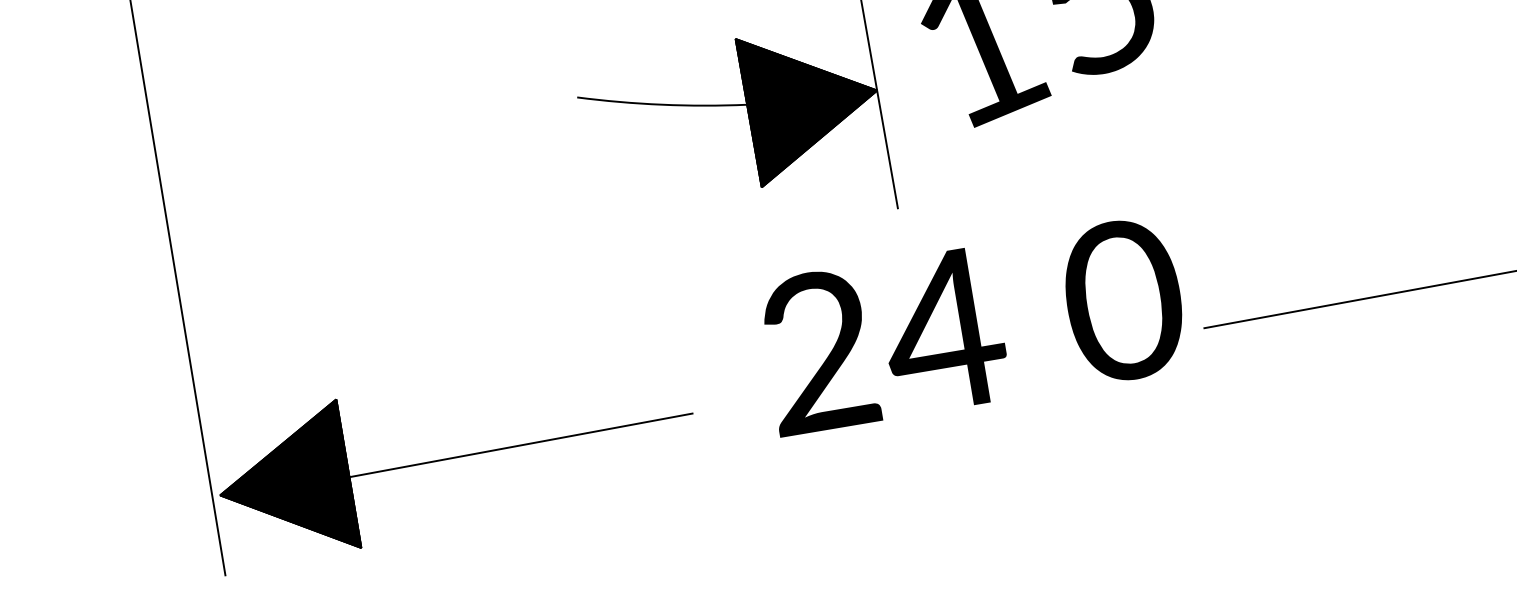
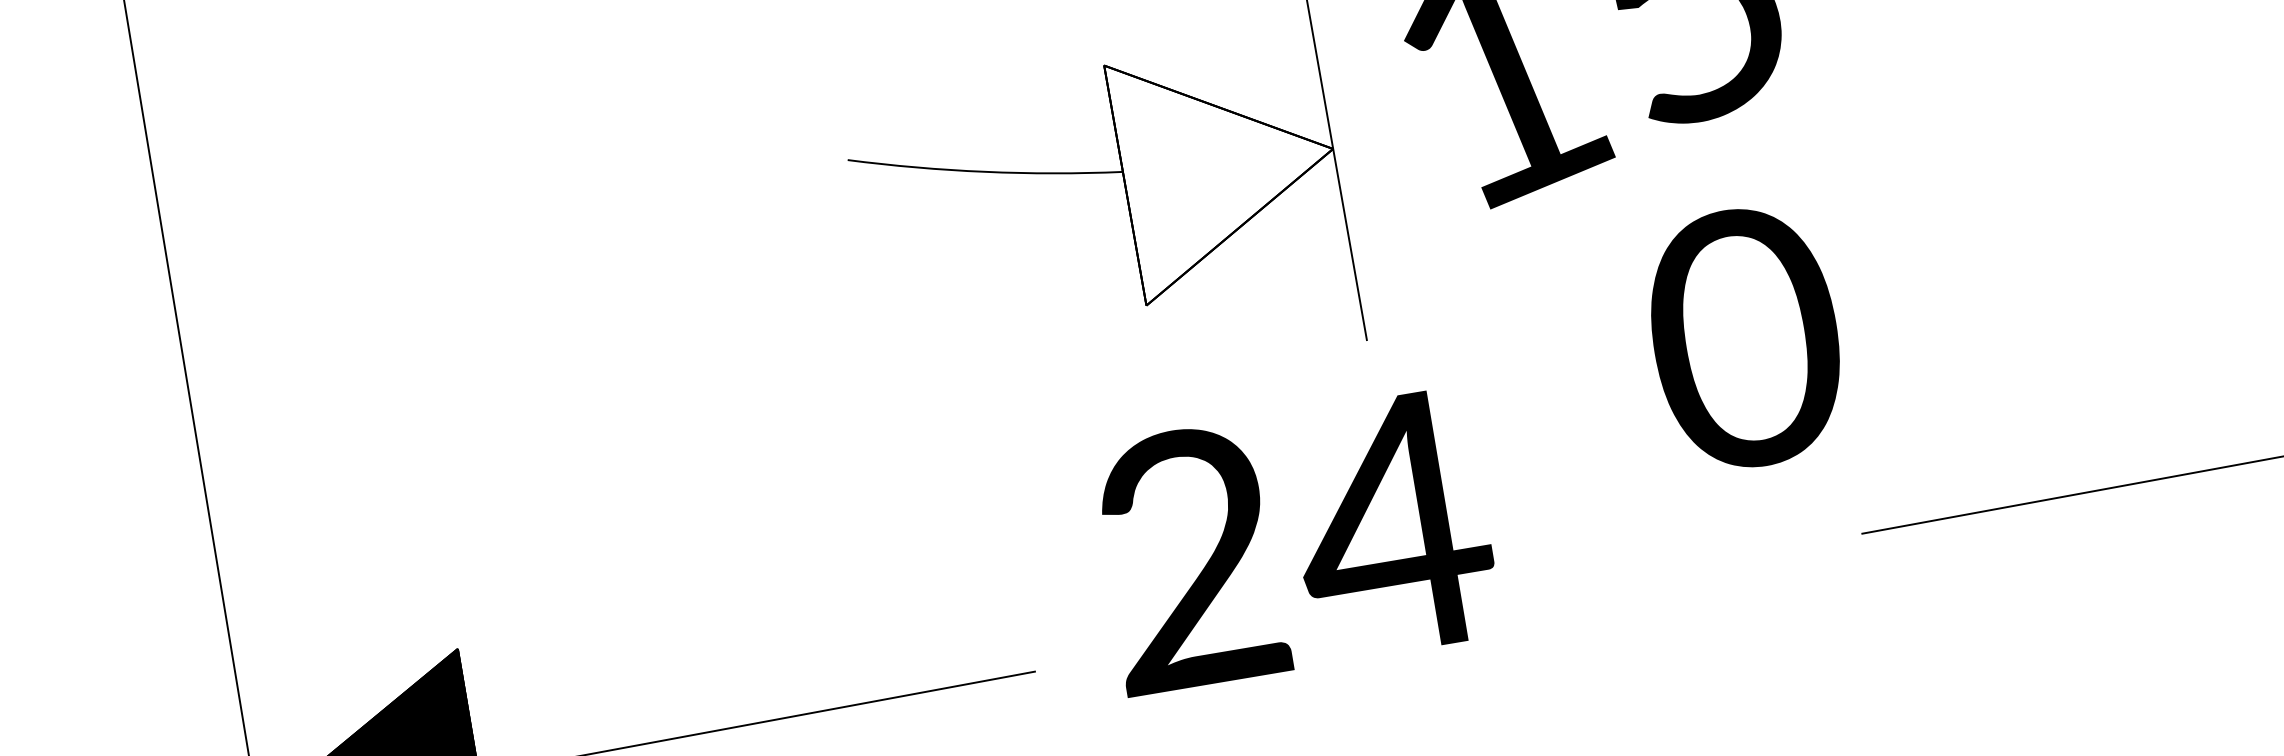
fill: (806, 113) -> (1218, 186), removed
text: (1123, 300) -> (1744, 338), moved
text: (885, 342) -> (1298, 543), moved

